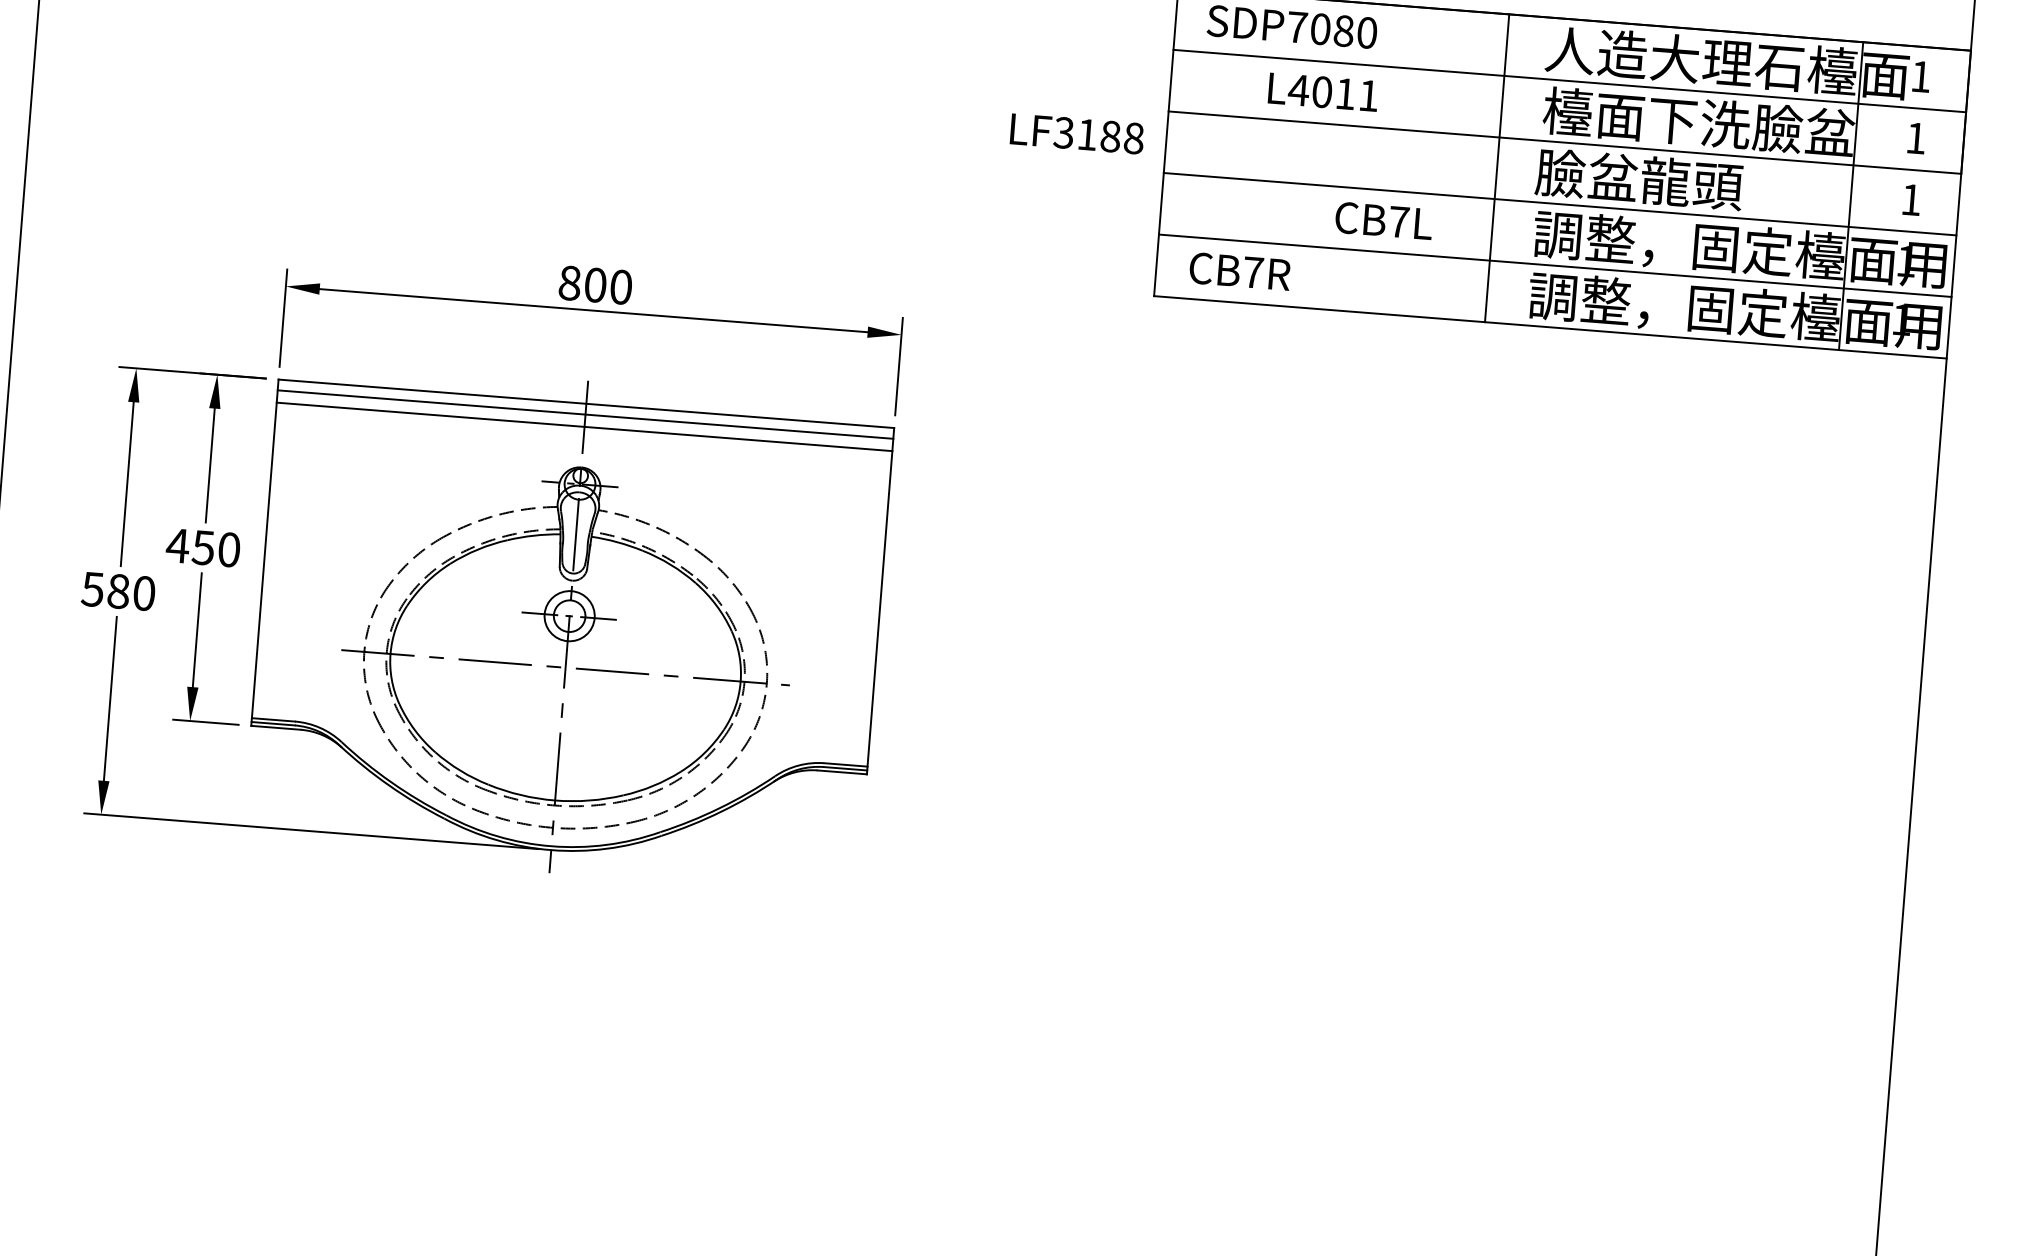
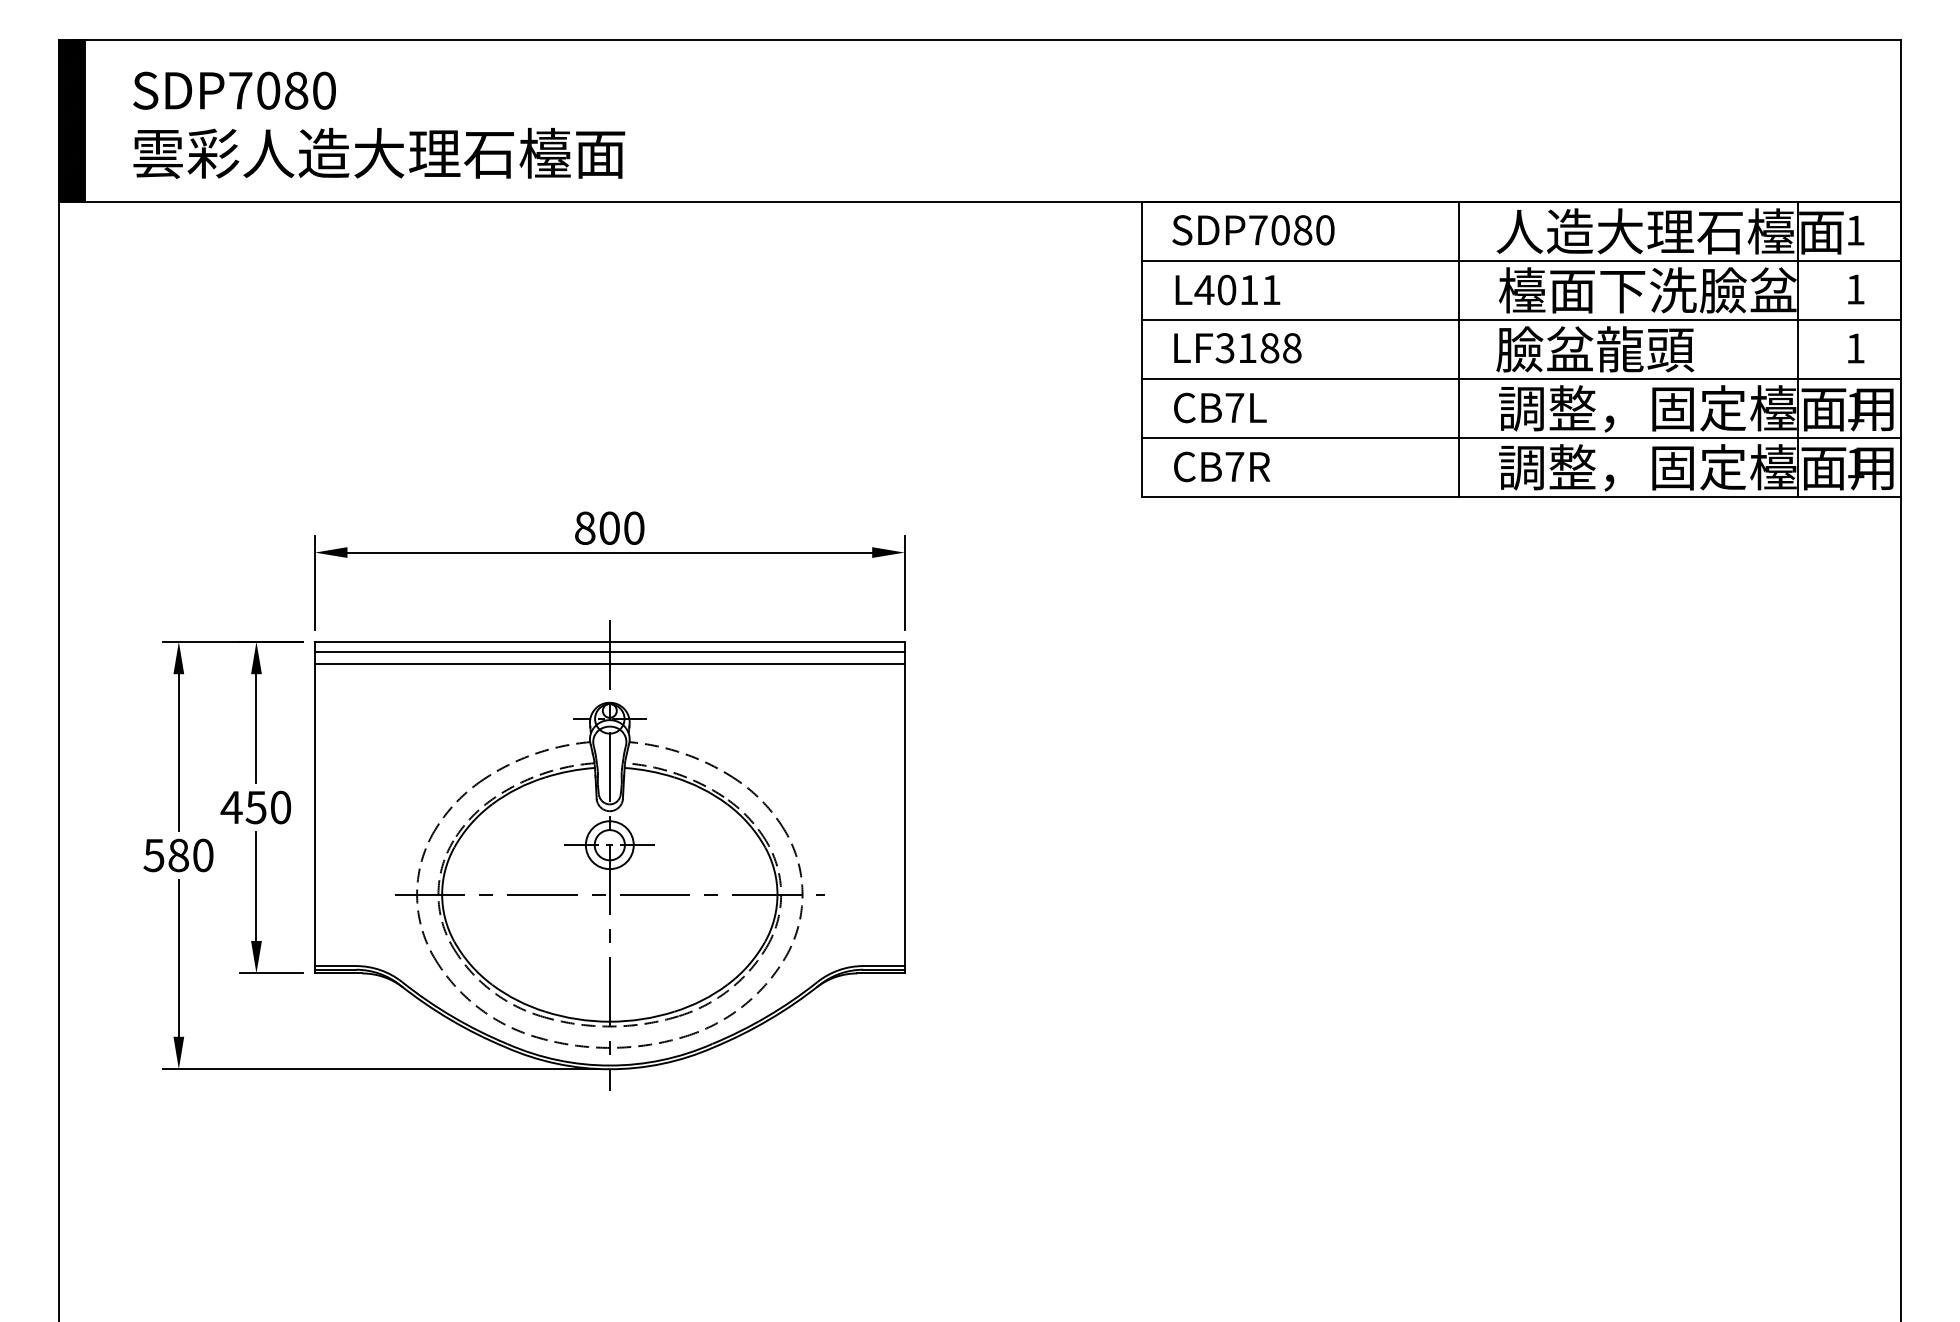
text: (1322, 91) -> (1227, 289), moved
text: (1076, 134) -> (1237, 348), moved
text: (1384, 220) -> (1220, 407), moved

